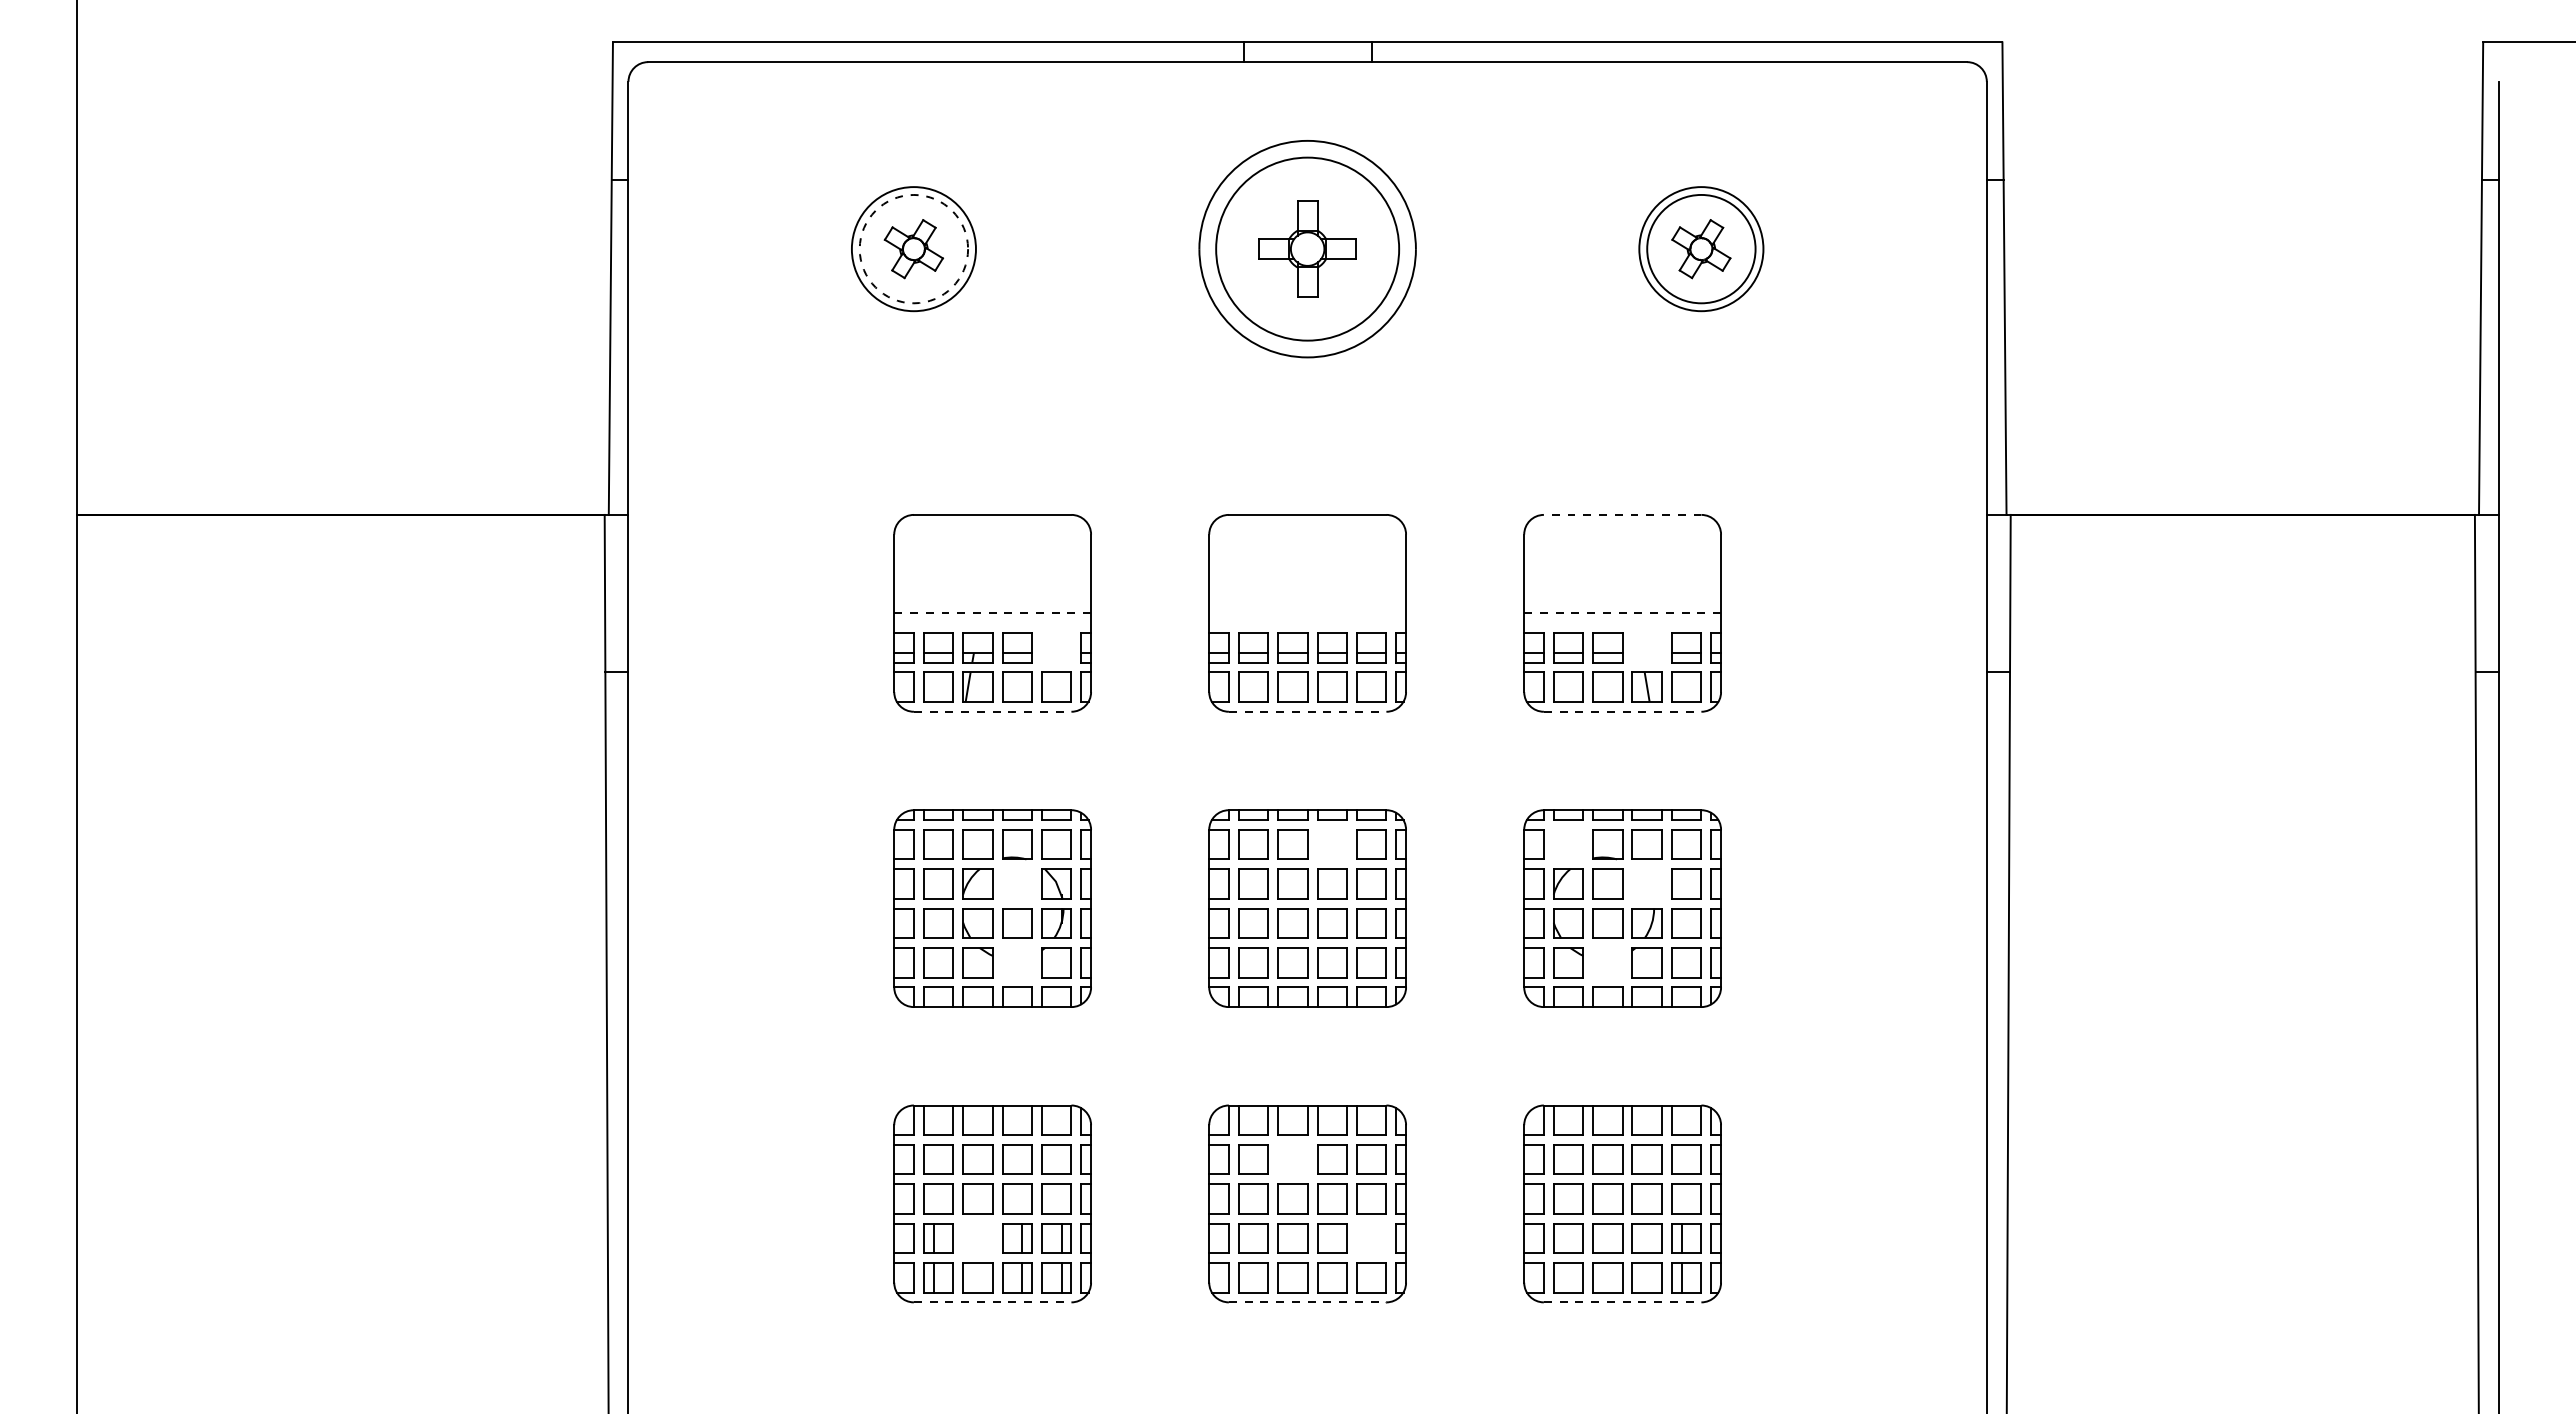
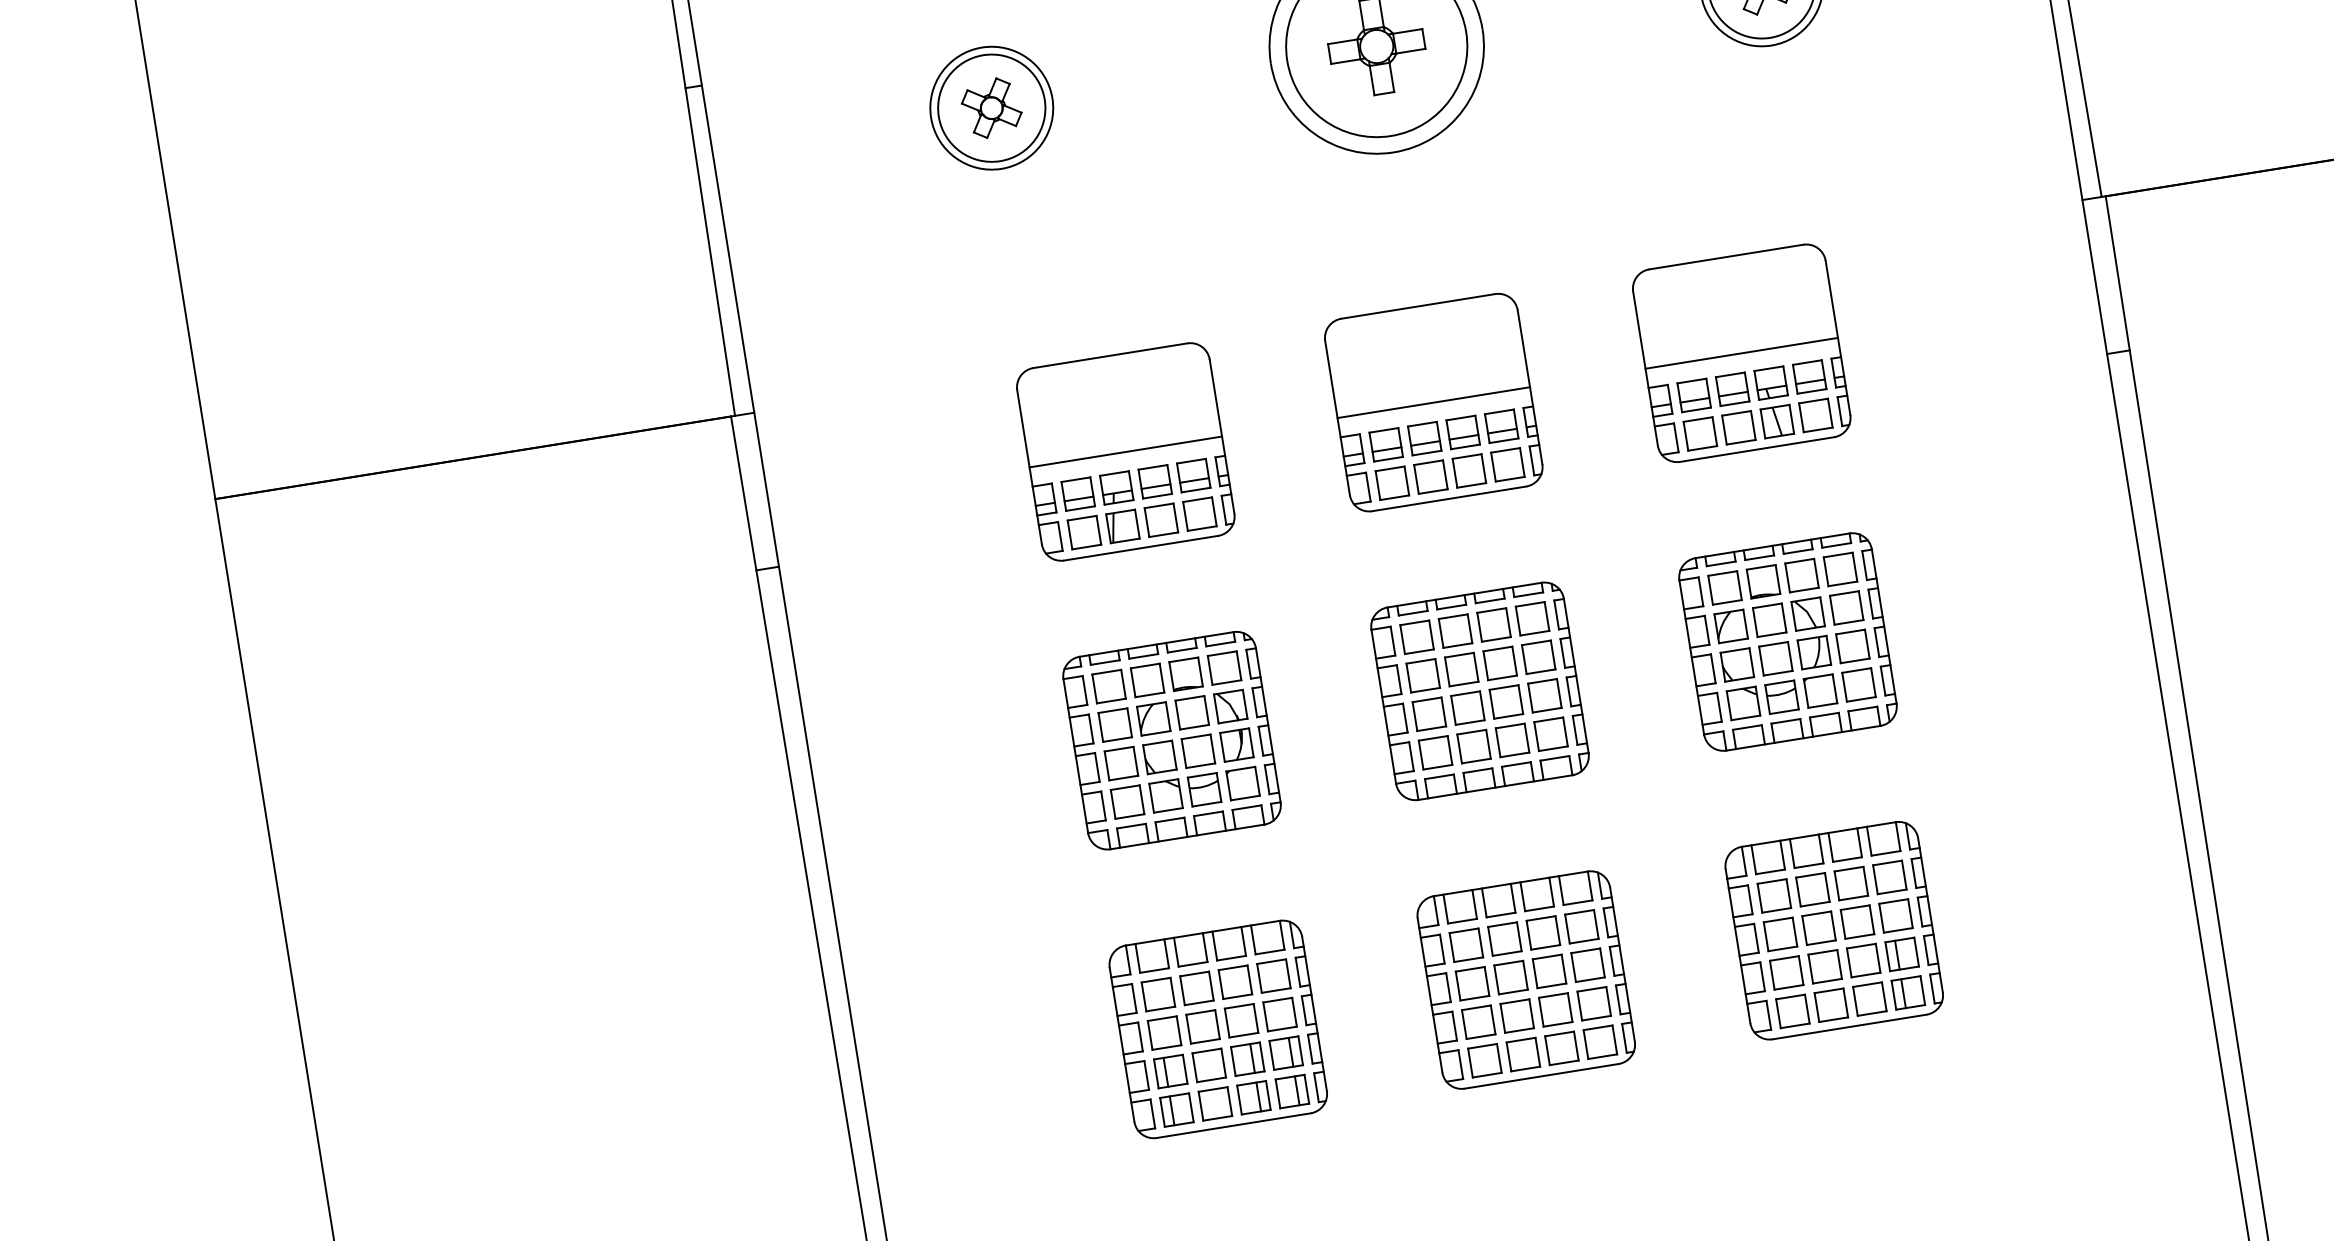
circle: (913, 248) -> (991, 107), dashed -> solid
line: (1622, 514) -> (1726, 256), dashed -> solid
line: (992, 613) -> (1125, 452), dashed -> solid
line: (1307, 613) -> (1433, 402), added
line: (1622, 613) -> (1741, 353), dashed -> solid
part: (1056, 647) -> (1193, 475), added
part: (1646, 647) -> (1770, 382), added
line: (992, 711) -> (1141, 547), dashed -> solid
line: (1307, 711) -> (1449, 498), dashed -> solid
line: (1622, 711) -> (1756, 449), dashed -> solid
part: (1332, 844) -> (1494, 624), added
part: (1568, 844) -> (1725, 587), added
part: (1017, 883) -> (1192, 712), added
part: (1646, 883) -> (1807, 613), added
part: (1017, 962) -> (1204, 789), added
part: (1607, 962) -> (1781, 697), added
part: (1292, 1159) -> (1504, 939), added
part: (977, 1238) -> (1208, 1065), added
part: (1371, 1238) -> (1594, 1003), added
line: (992, 1302) -> (1233, 1125), dashed -> solid
line: (1307, 1302) -> (1541, 1076), dashed -> solid
line: (1622, 1302) -> (1849, 1027), dashed -> solid

